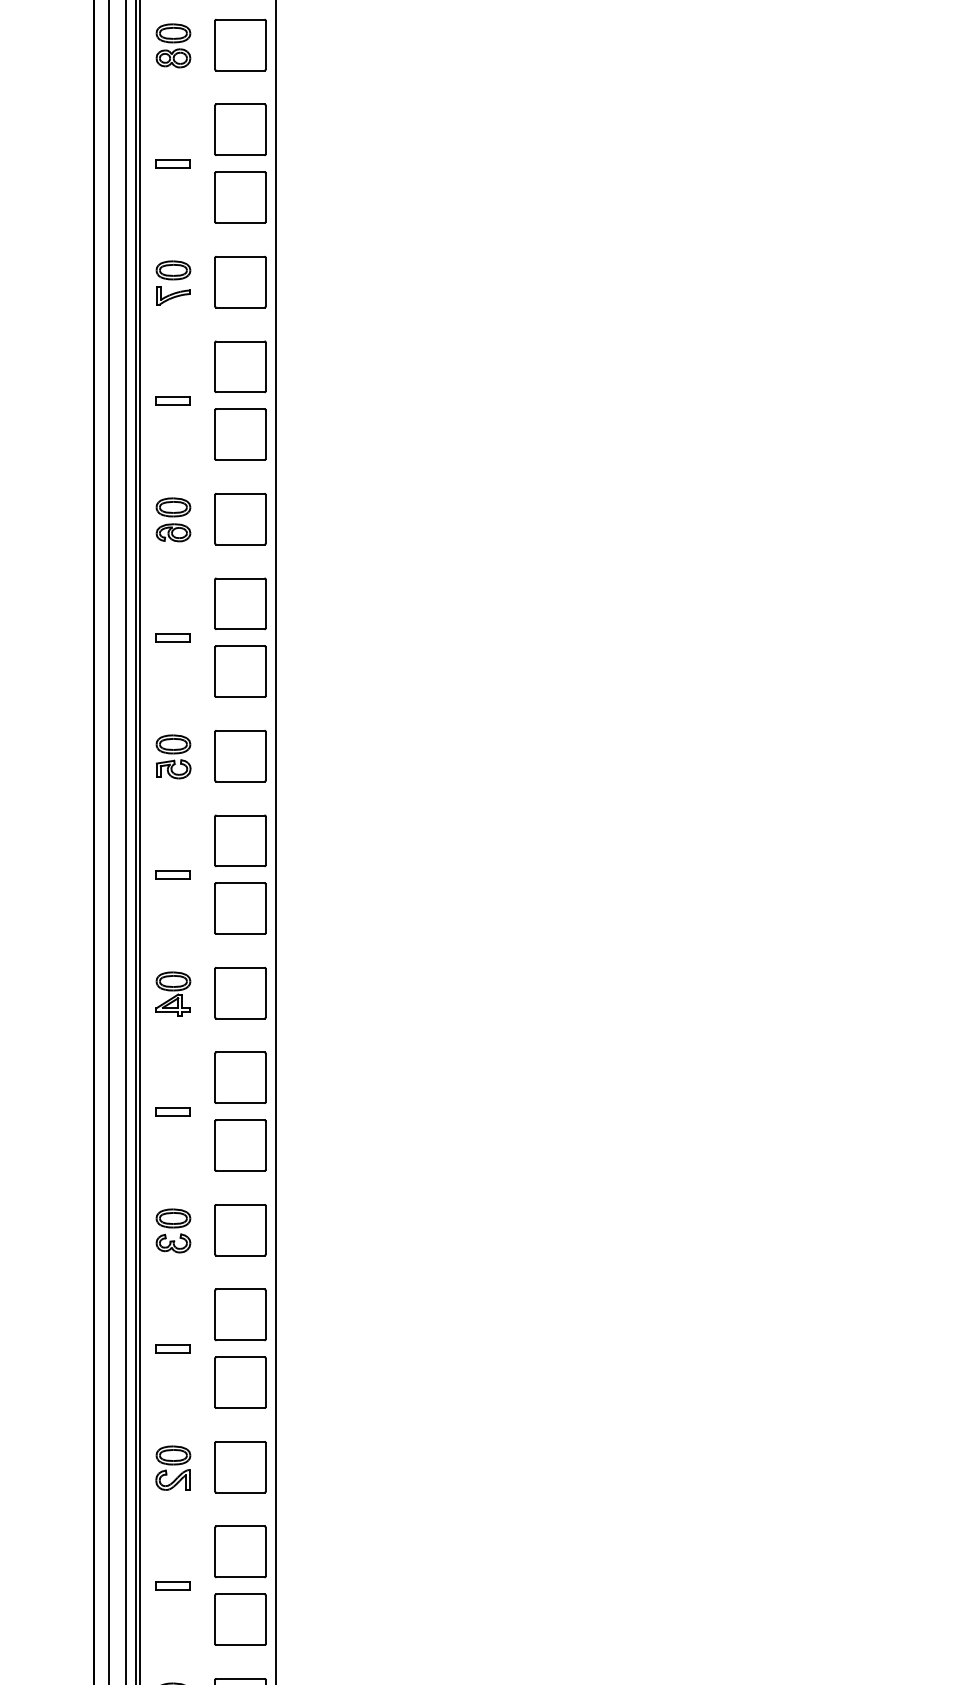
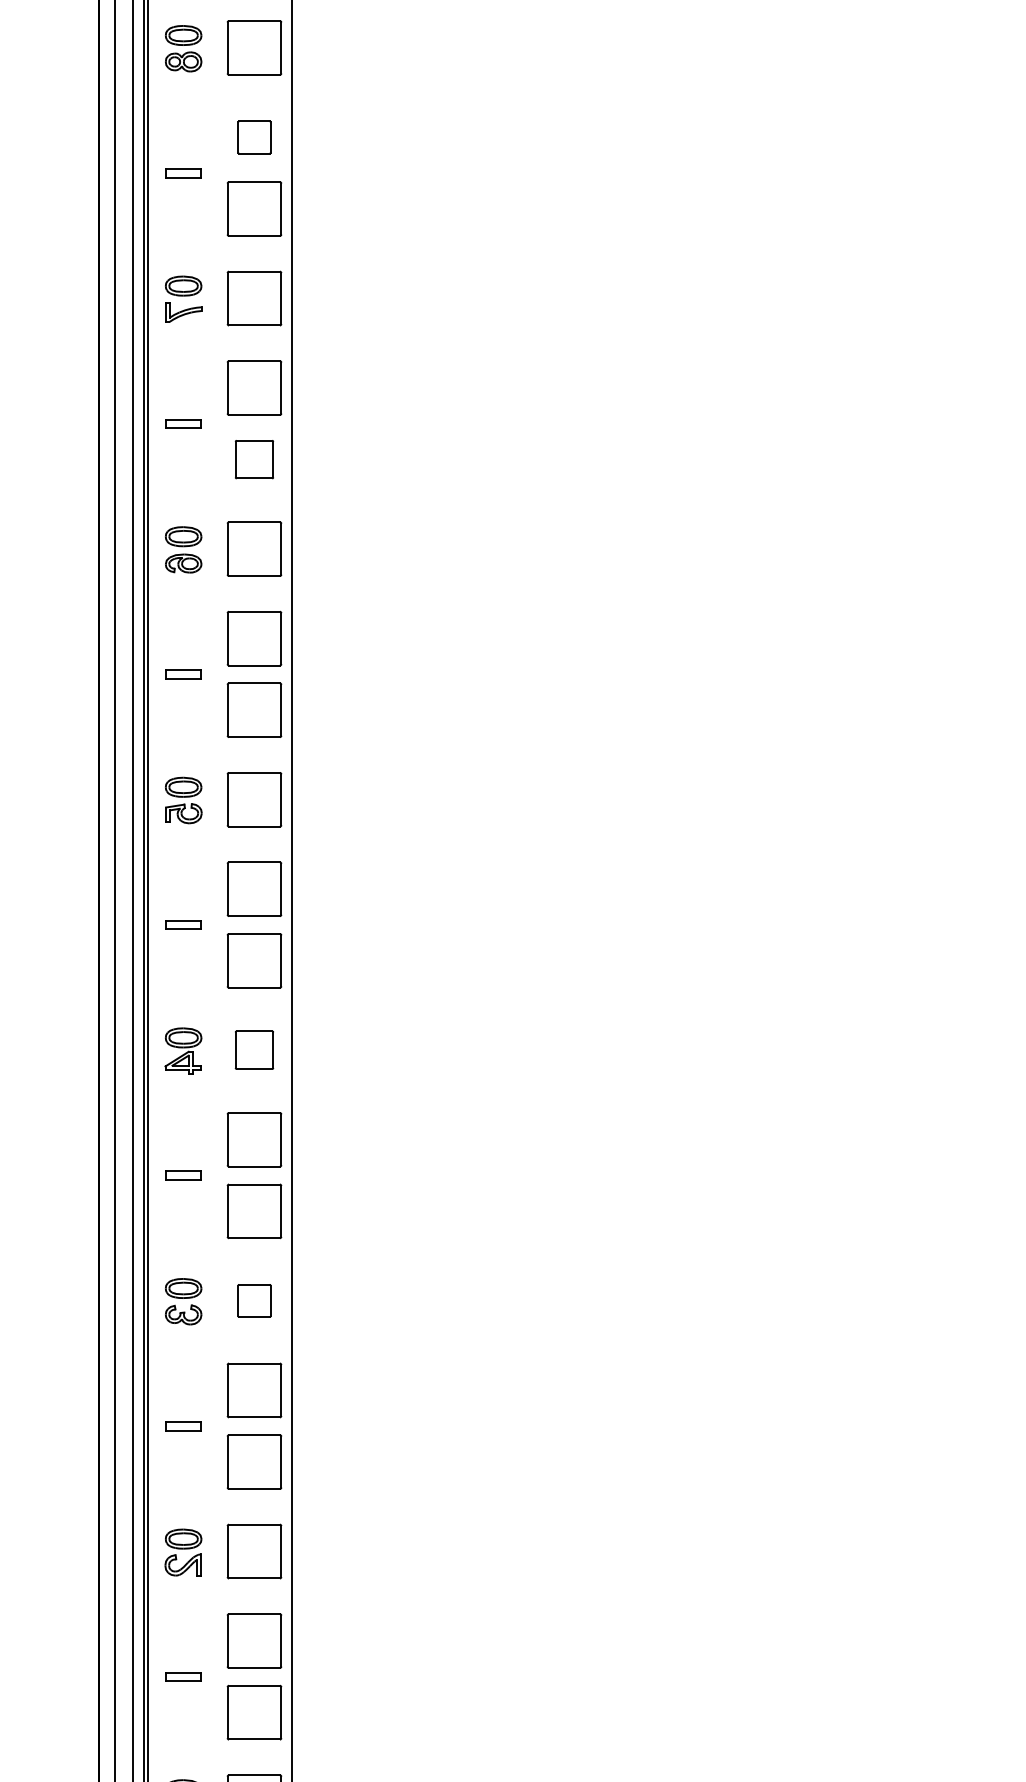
part: (240, 129) -> (254, 137), size x0.6
part: (240, 434) -> (254, 459), size x0.7
part: (240, 992) -> (254, 1049), size x0.7
part: (240, 1229) -> (254, 1300), size x0.6

